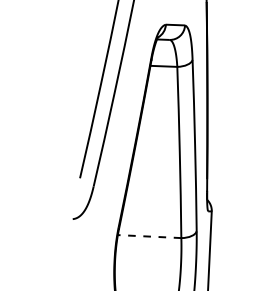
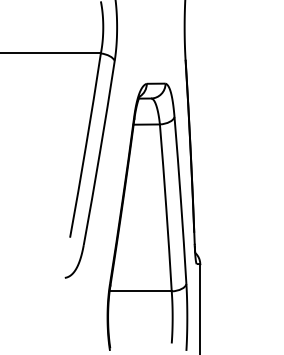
line: (149, 236) -> (140, 291), dashed -> solid

